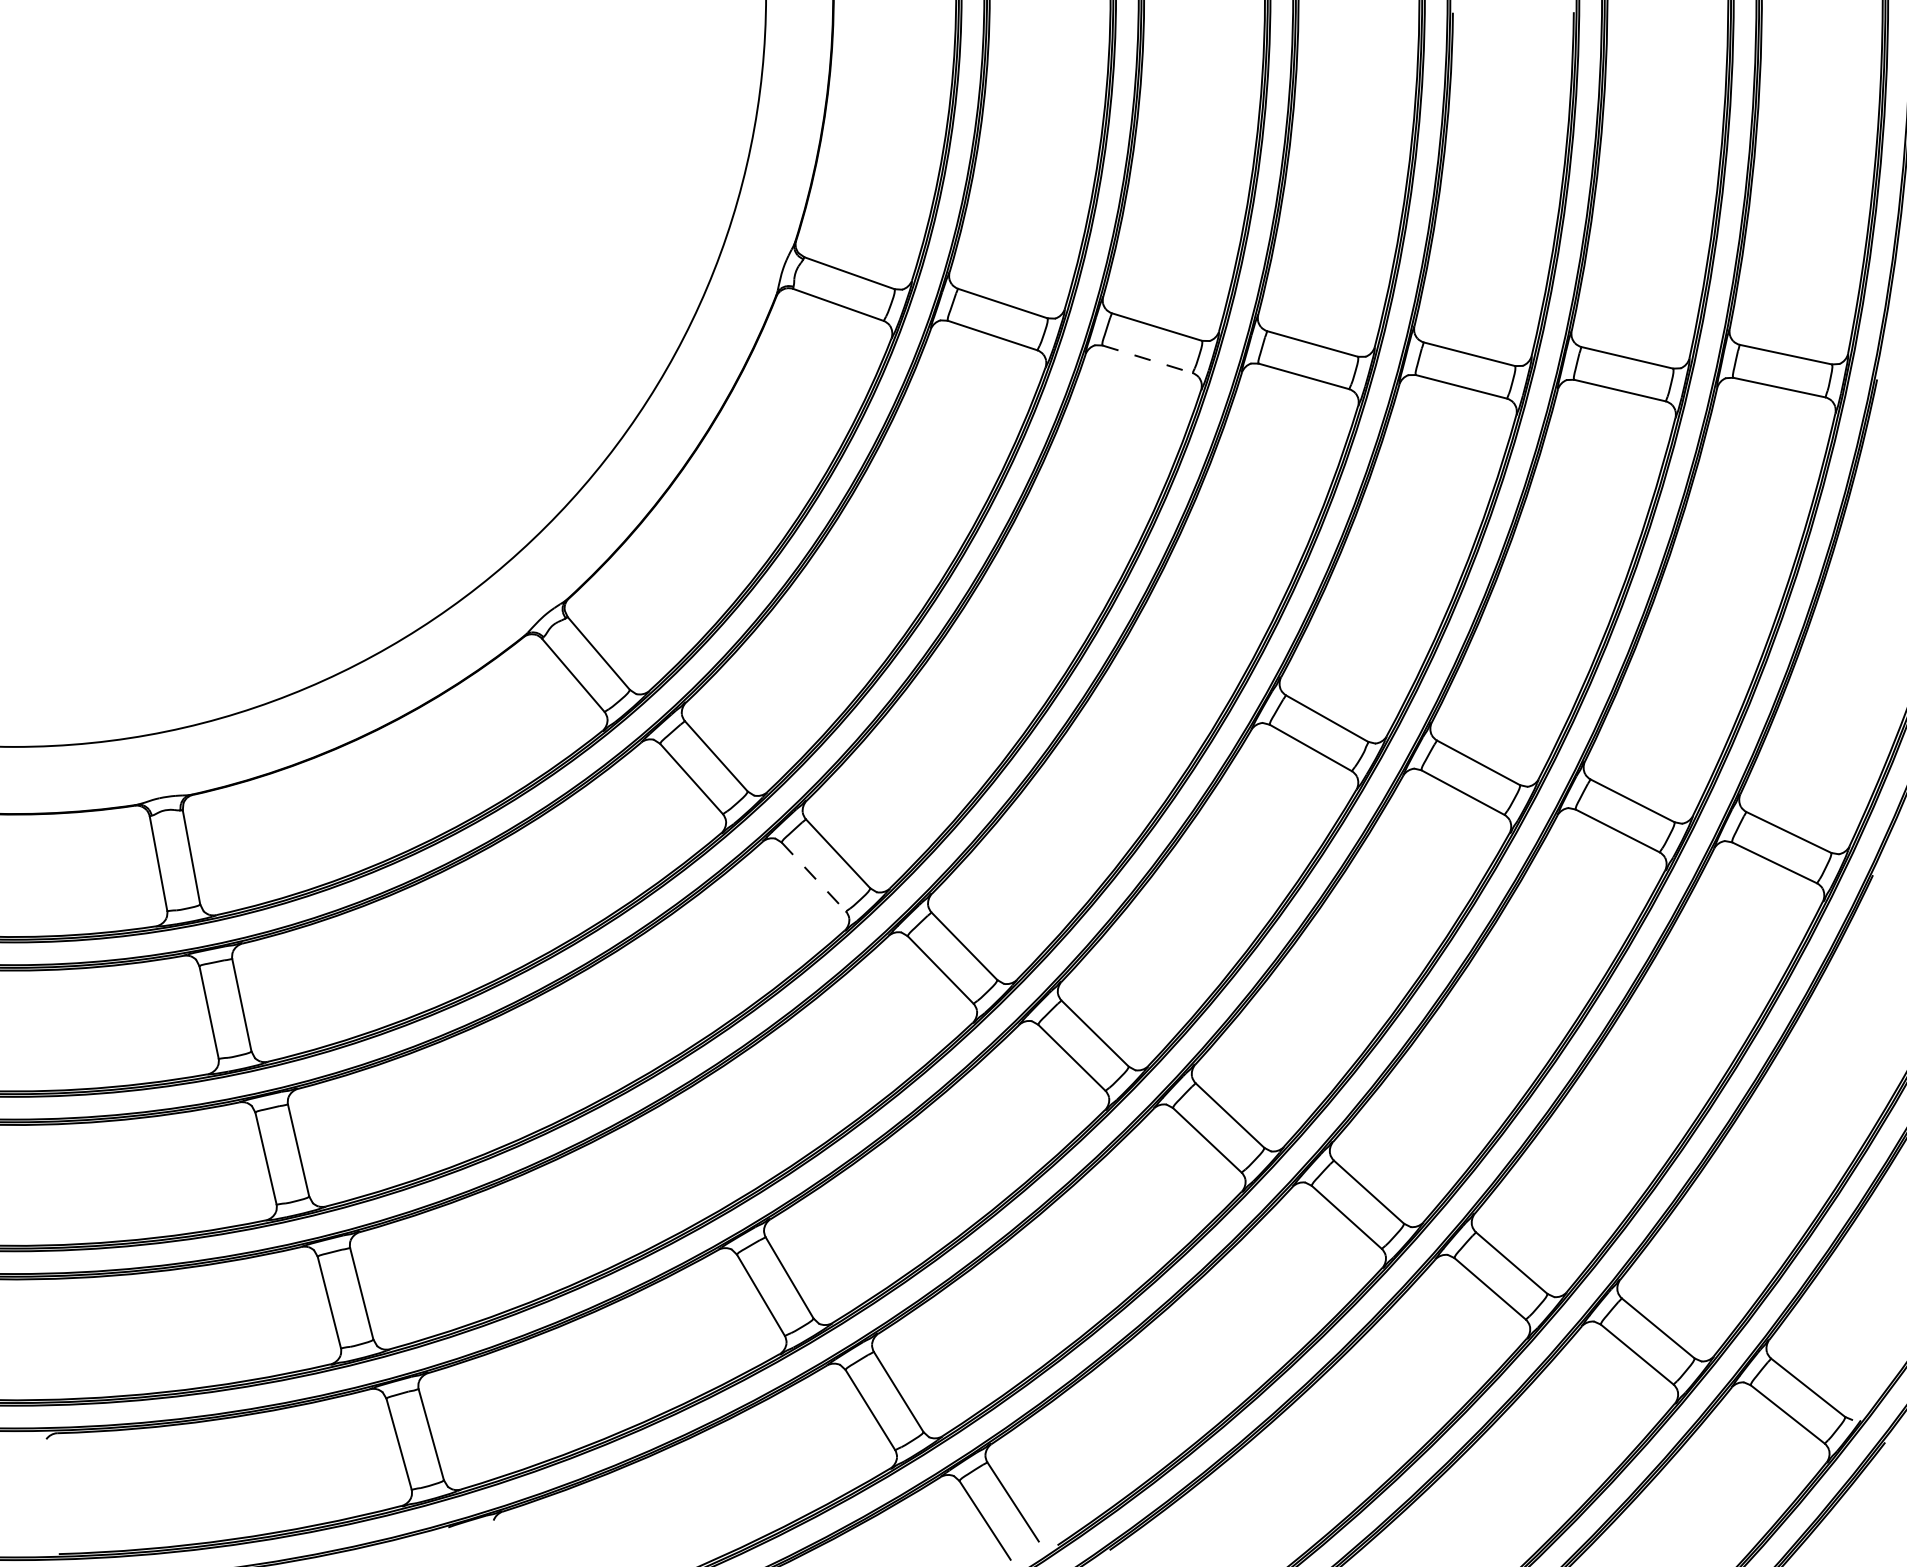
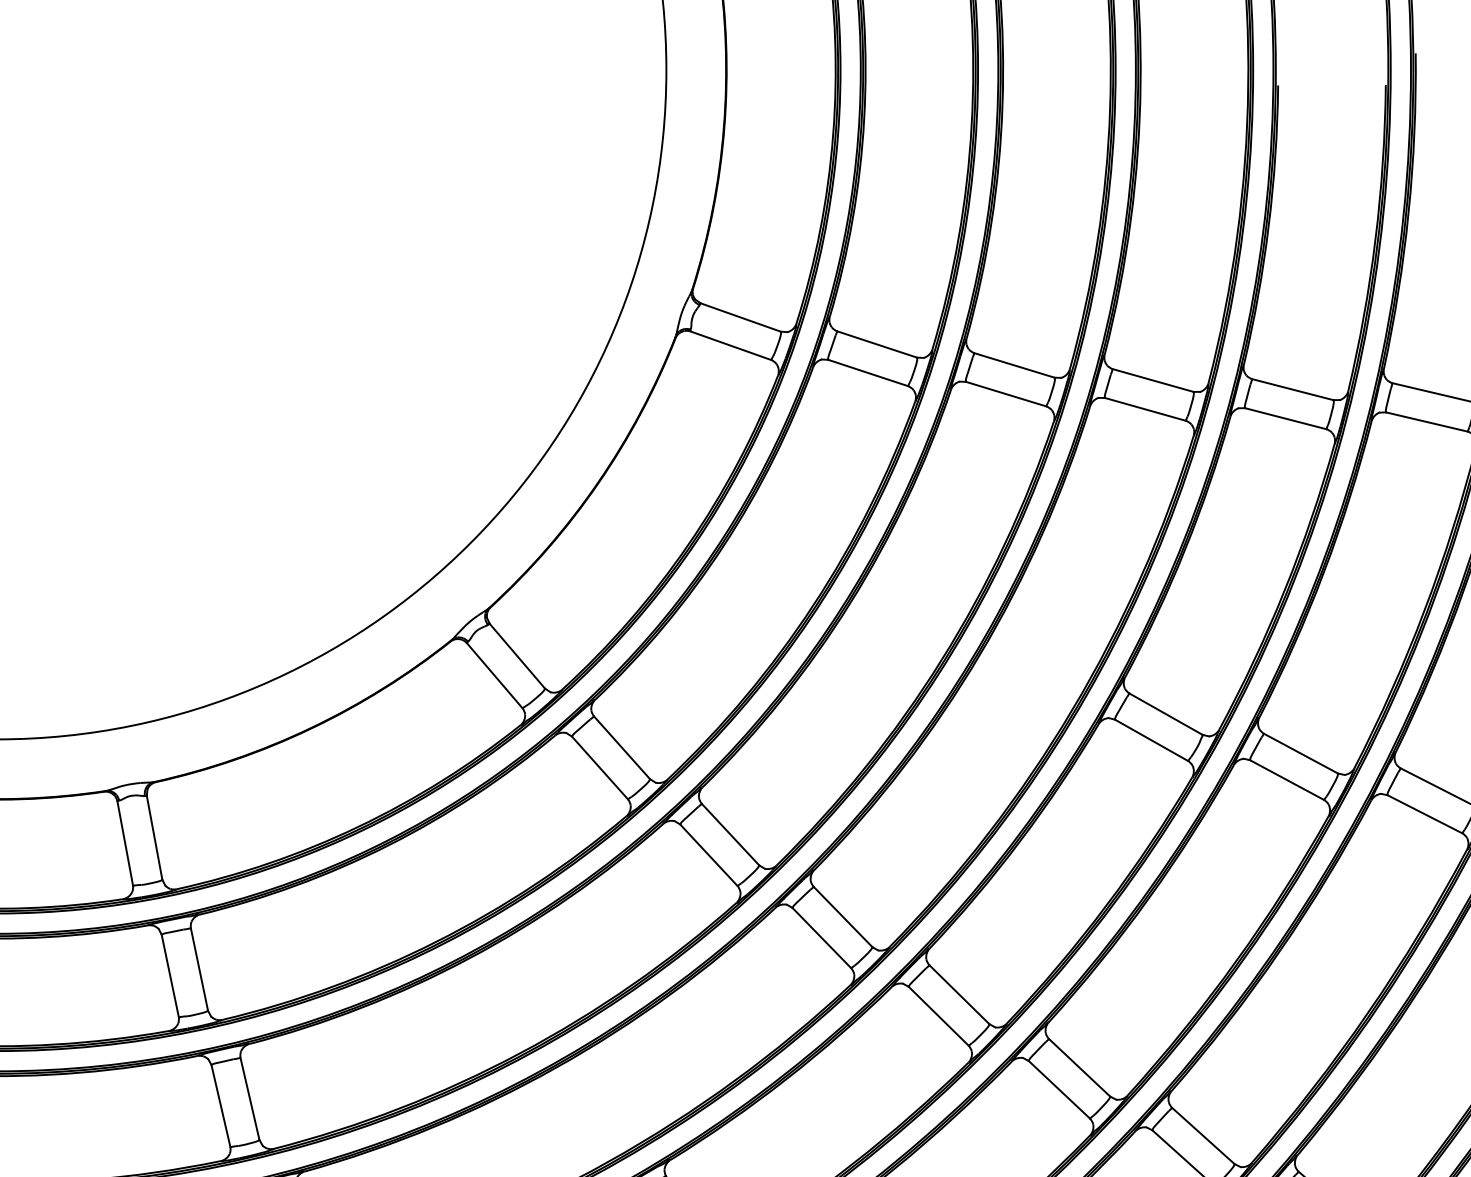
line: (1147, 359) -> (1006, 394), dashed -> solid
line: (814, 877) -> (709, 855), dashed -> solid

